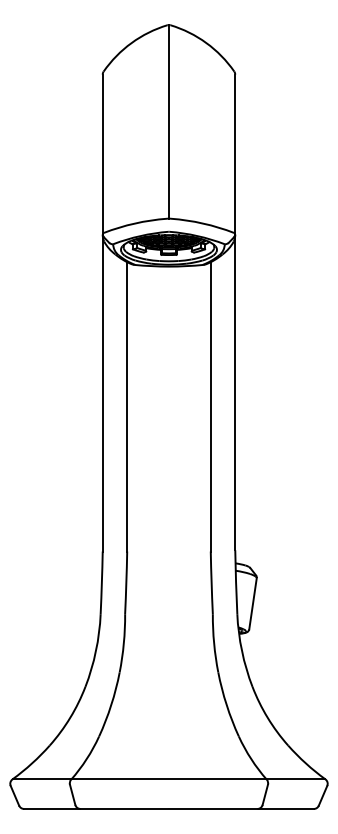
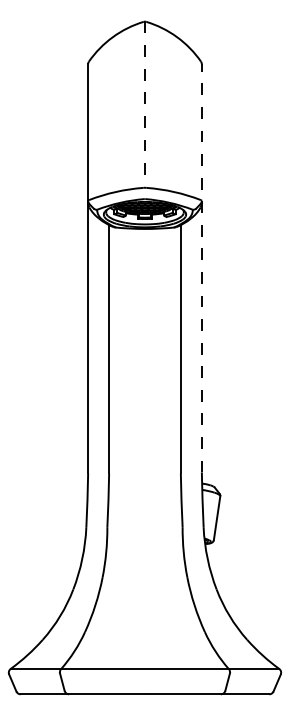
line: (168, 121) -> (144, 104), solid -> dashed
line: (235, 312) -> (202, 268), solid -> dashed

